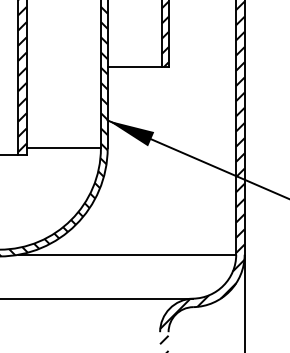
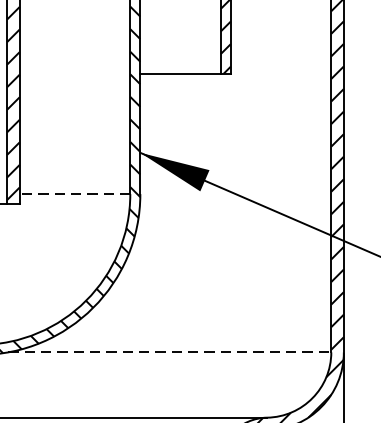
line: (63, 148) -> (74, 194), solid -> dashed
line: (127, 254) -> (169, 352), solid -> dashed

